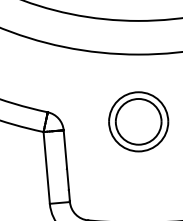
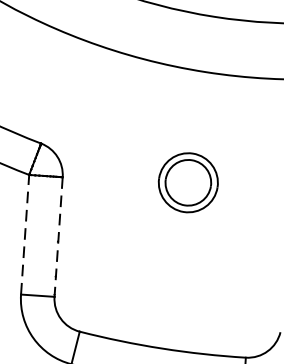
part: (138, 121) -> (187, 182), size x0.6
line: (66, 166) -> (58, 237), solid -> dashed
line: (46, 167) -> (24, 233), solid -> dashed

